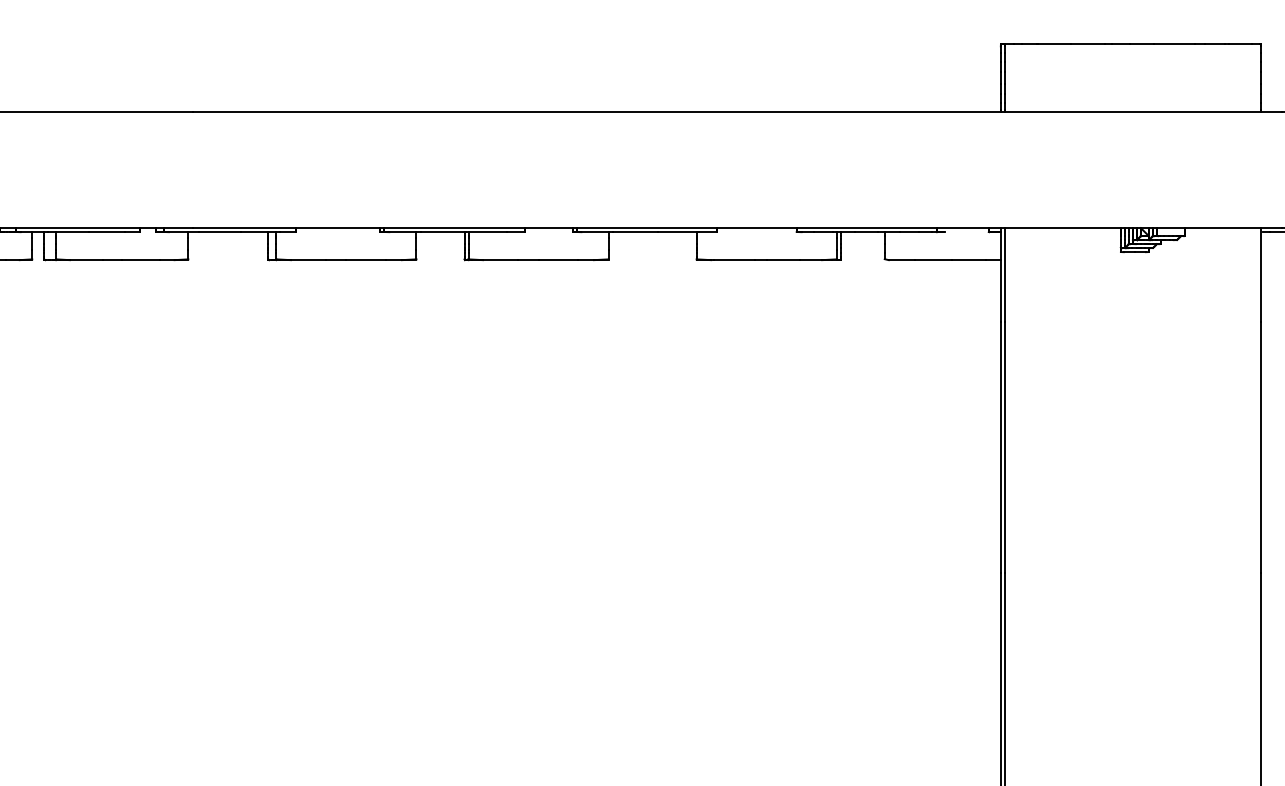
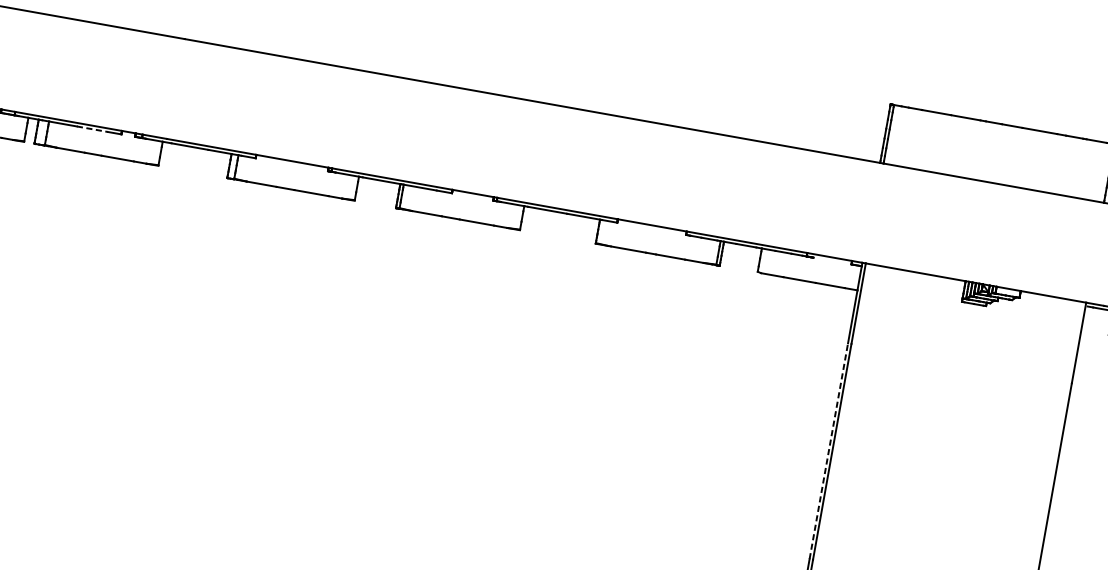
line: (107, 232) -> (93, 129), solid -> dashed
line: (1000, 446) -> (828, 450), solid -> dashed

